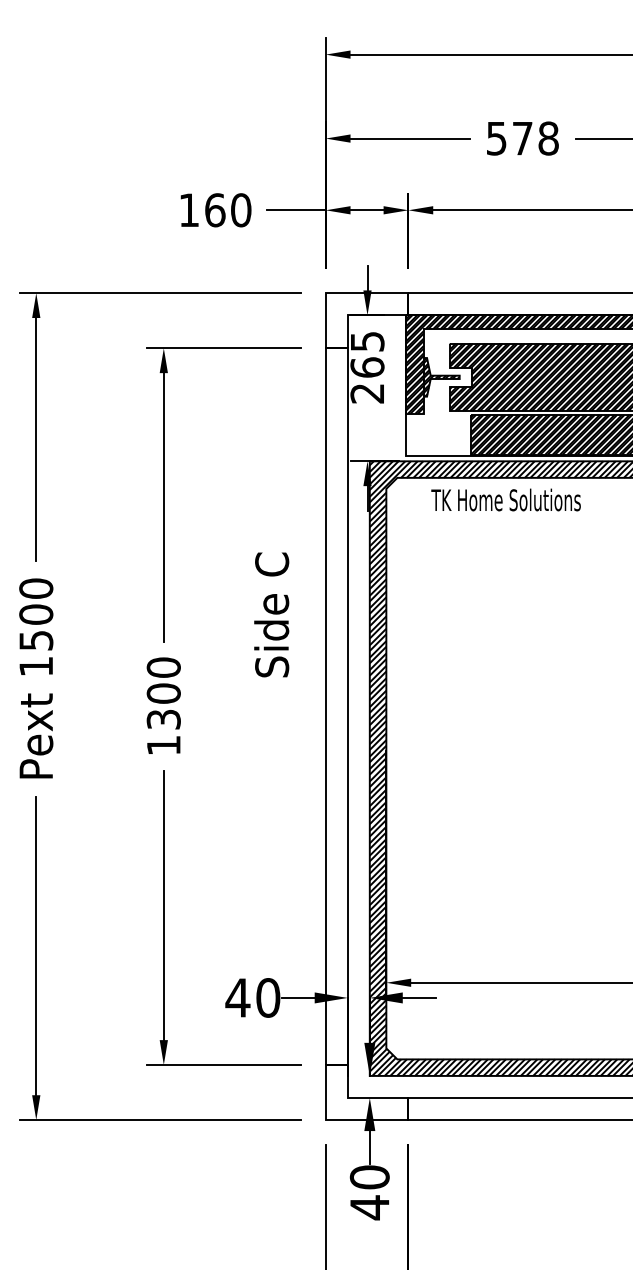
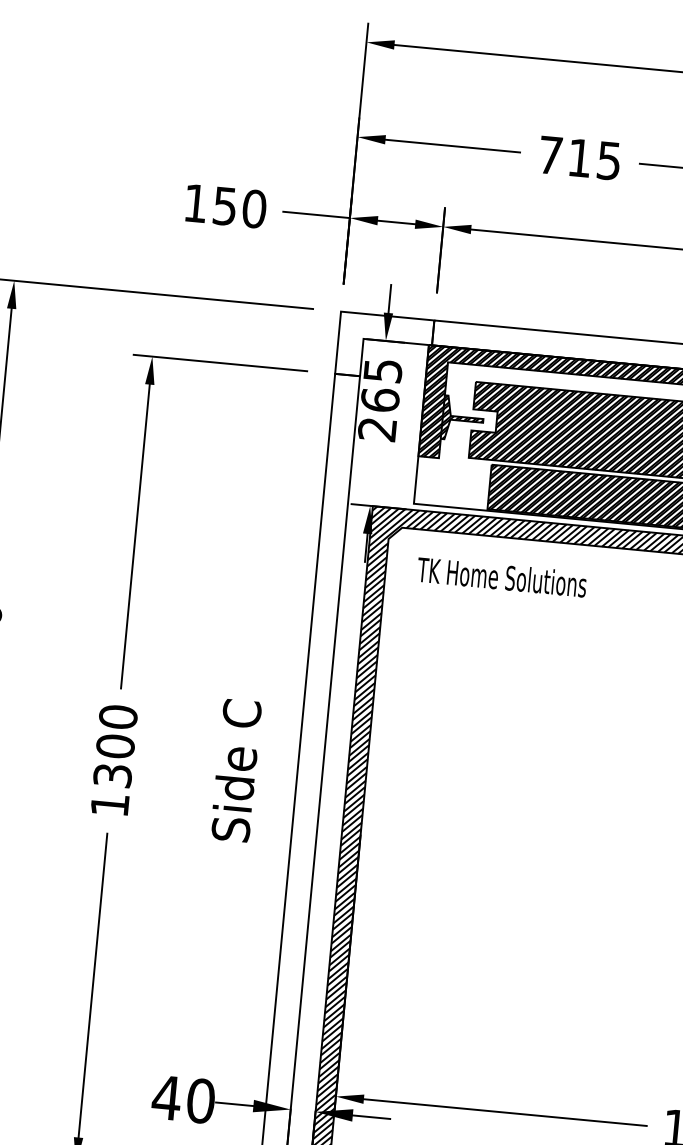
text: (522, 138) -> (579, 158), 578 -> 715
text: (215, 210) -> (225, 206), 160 -> 150
text: (505, 499) -> (501, 576), moved
text: (271, 614) -> (235, 770), moved

